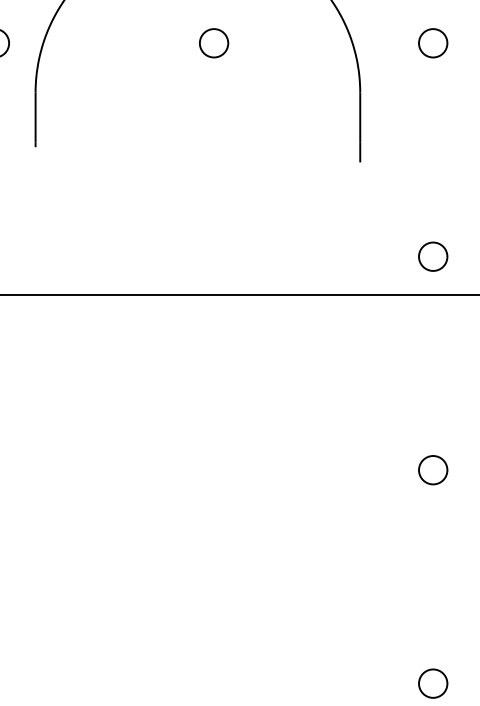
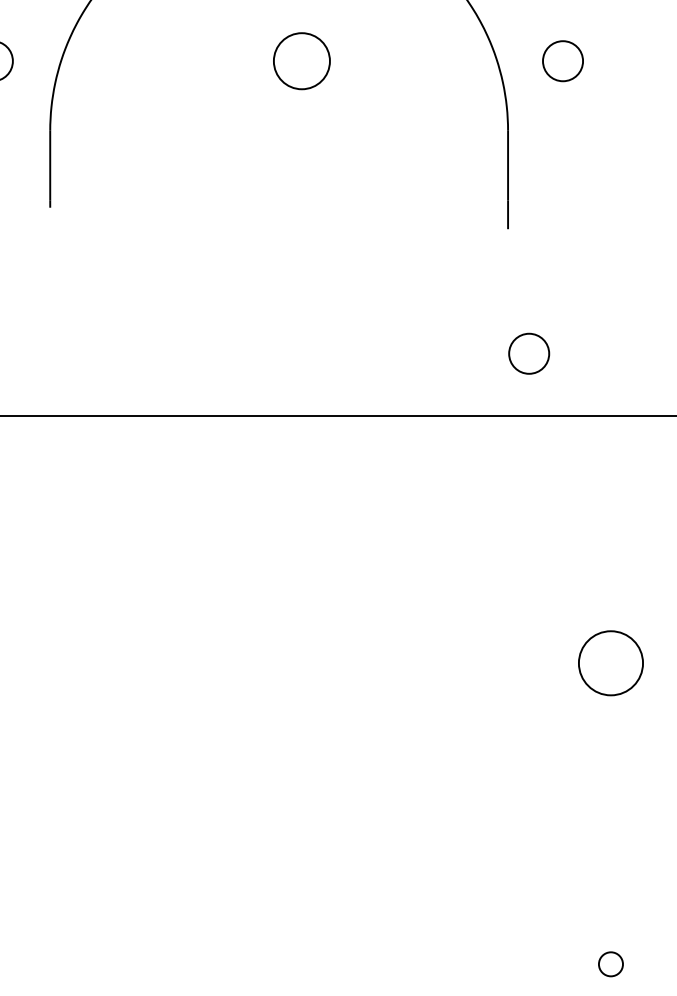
circle: (213, 43) -> (301, 61), size x1.4
circle: (433, 43) -> (563, 61), moved
circle: (433, 256) -> (529, 353), moved
circle: (433, 470) -> (611, 663), size x1.6
circle: (433, 683) -> (611, 964), size x0.6

